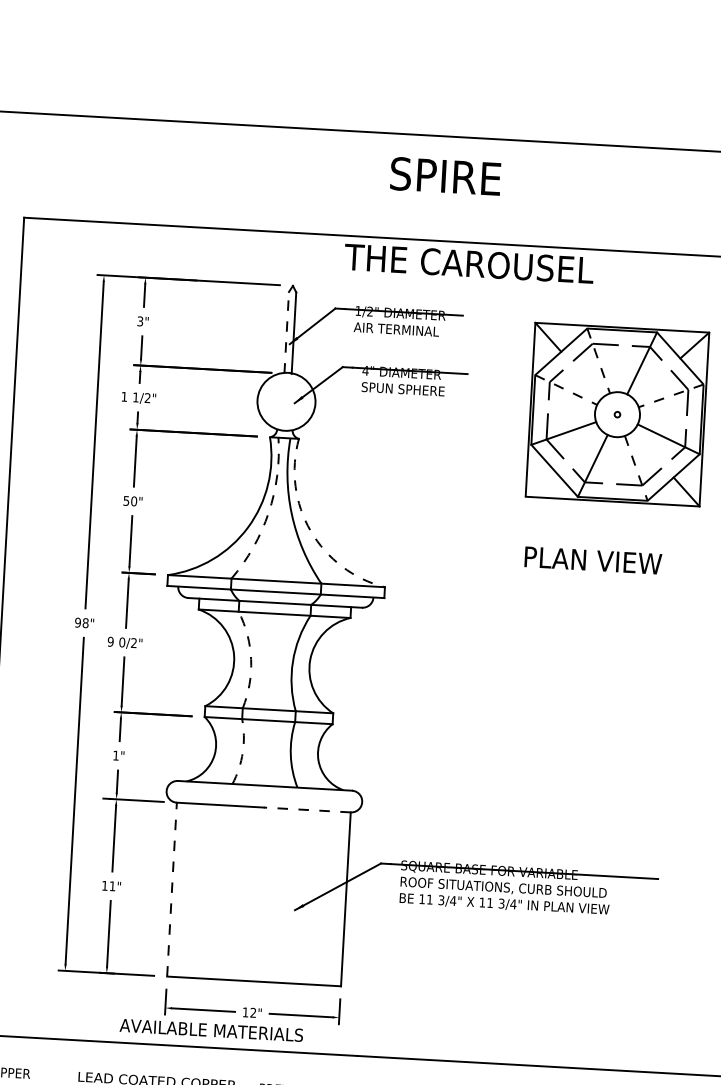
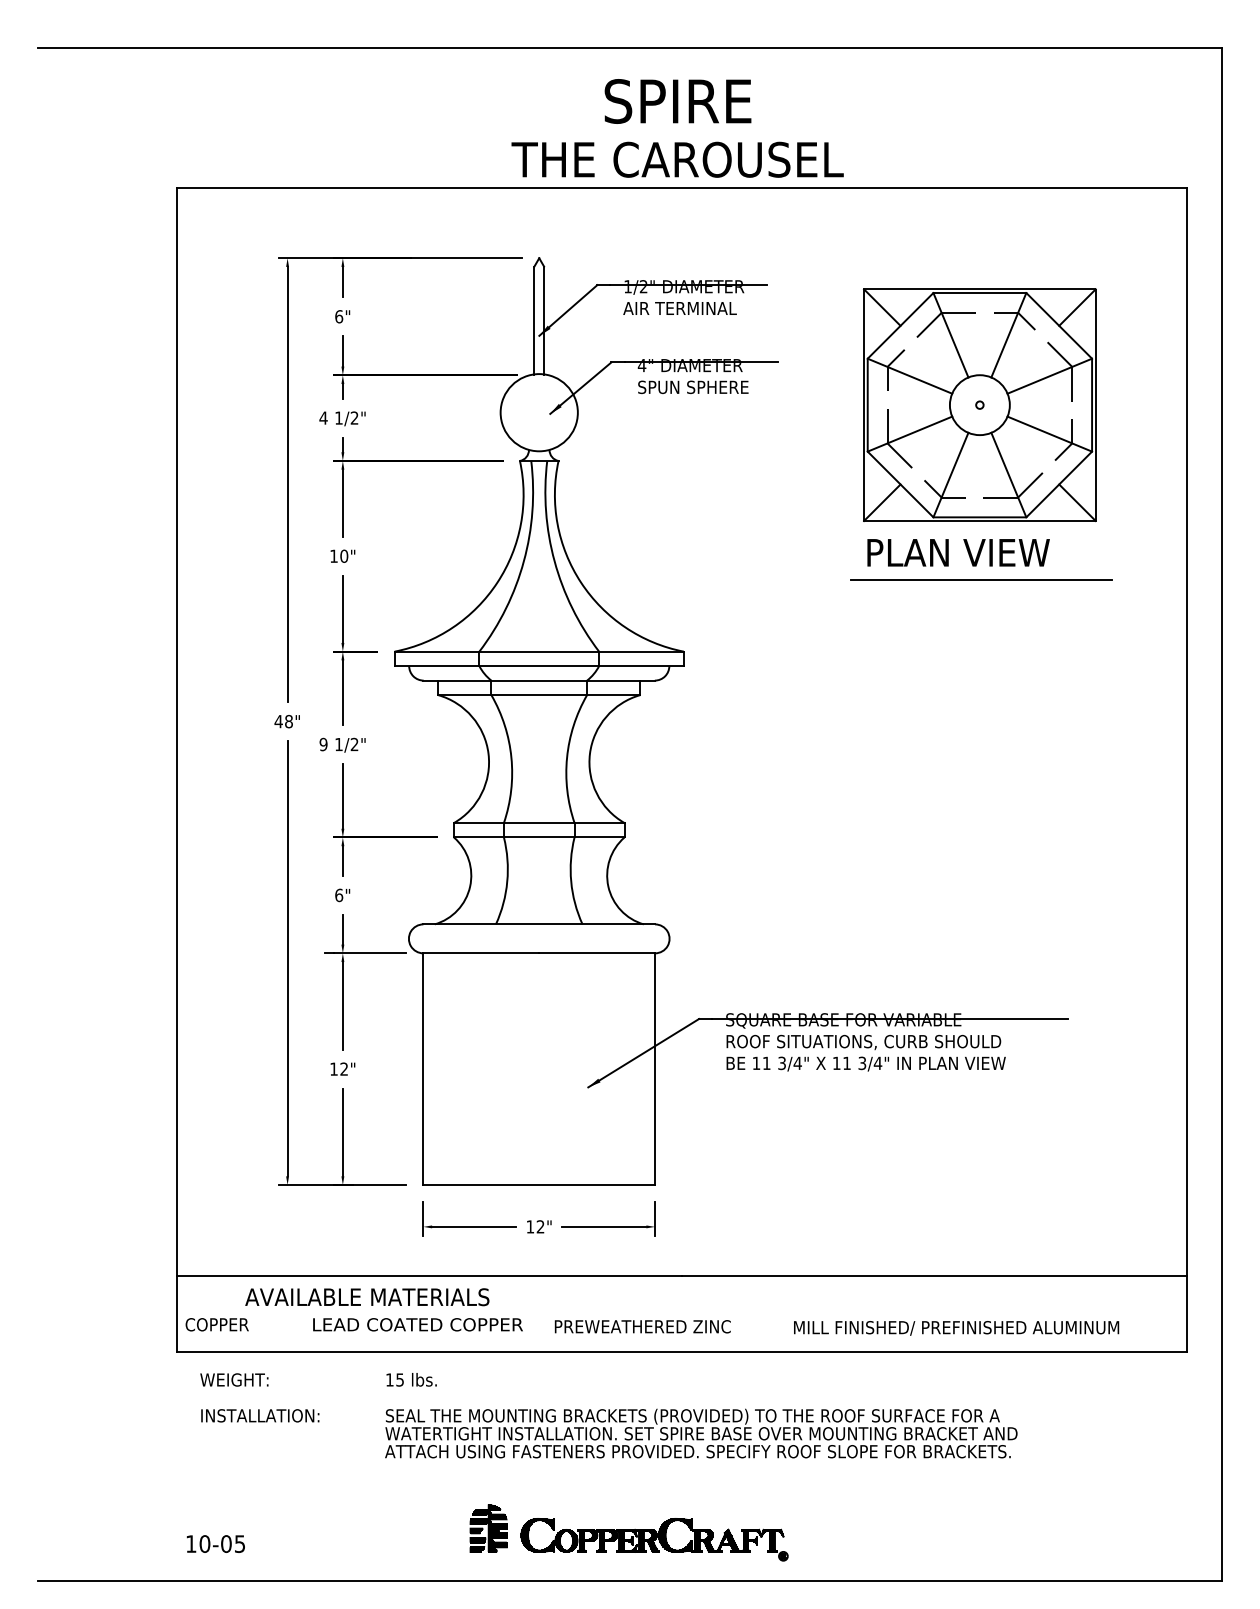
text: (445, 176) -> (677, 101), moved
text: (469, 263) -> (677, 159), moved
text: (140, 321) -> (339, 316), 3" -> 6"
line: (286, 332) -> (534, 320), dashed -> solid
line: (598, 361) -> (950, 335), dashed -> solid
line: (565, 390) -> (909, 376), dashed -> solid
text: (124, 396) -> (323, 417), 1 -> 4
line: (670, 396) -> (1049, 376), dashed -> solid
line: (635, 468) -> (1008, 475), dashed -> solid
line: (540, 483) -> (882, 502), added
text: (126, 500) -> (333, 555), 50" -> 10"
arc: (268, 512) -> (523, 561), dashed -> solid
arc: (311, 531) -> (581, 582), dashed -> solid
line: (611, 546) -> (981, 580), added
text: (593, 560) -> (958, 552), moved
text: (77, 622) -> (278, 721), 98" -> 48"
text: (121, 642) -> (338, 744), 0/2" -> 1/2"
arc: (251, 659) -> (511, 757), dashed -> solid
arc: (242, 752) -> (507, 881), dashed -> solid
text: (116, 755) -> (339, 895), 1" -> 6"
line: (307, 810) -> (597, 953), dashed -> solid
text: (112, 885) -> (343, 1068), 11" -> 12"
line: (172, 889) -> (423, 1069), dashed -> solid
text: (211, 1030) -> (367, 1297), moved

